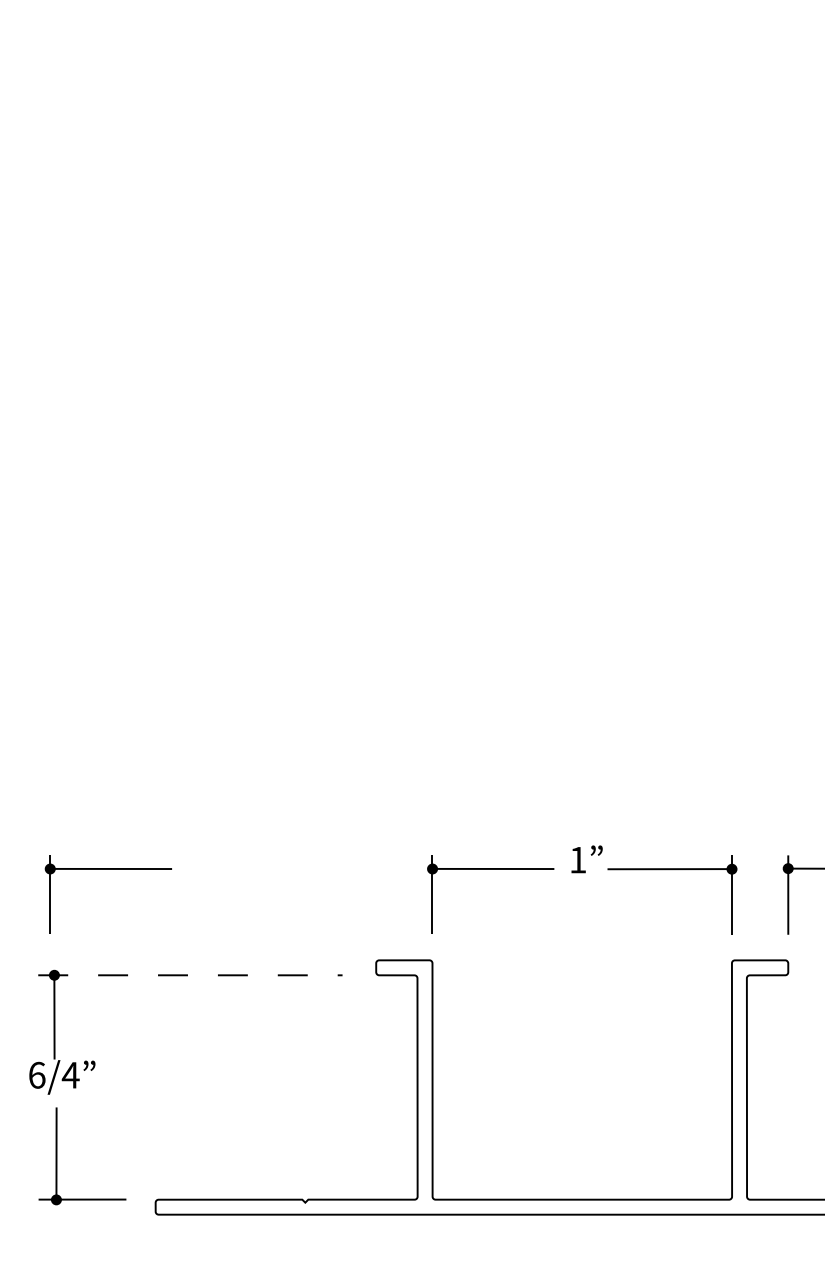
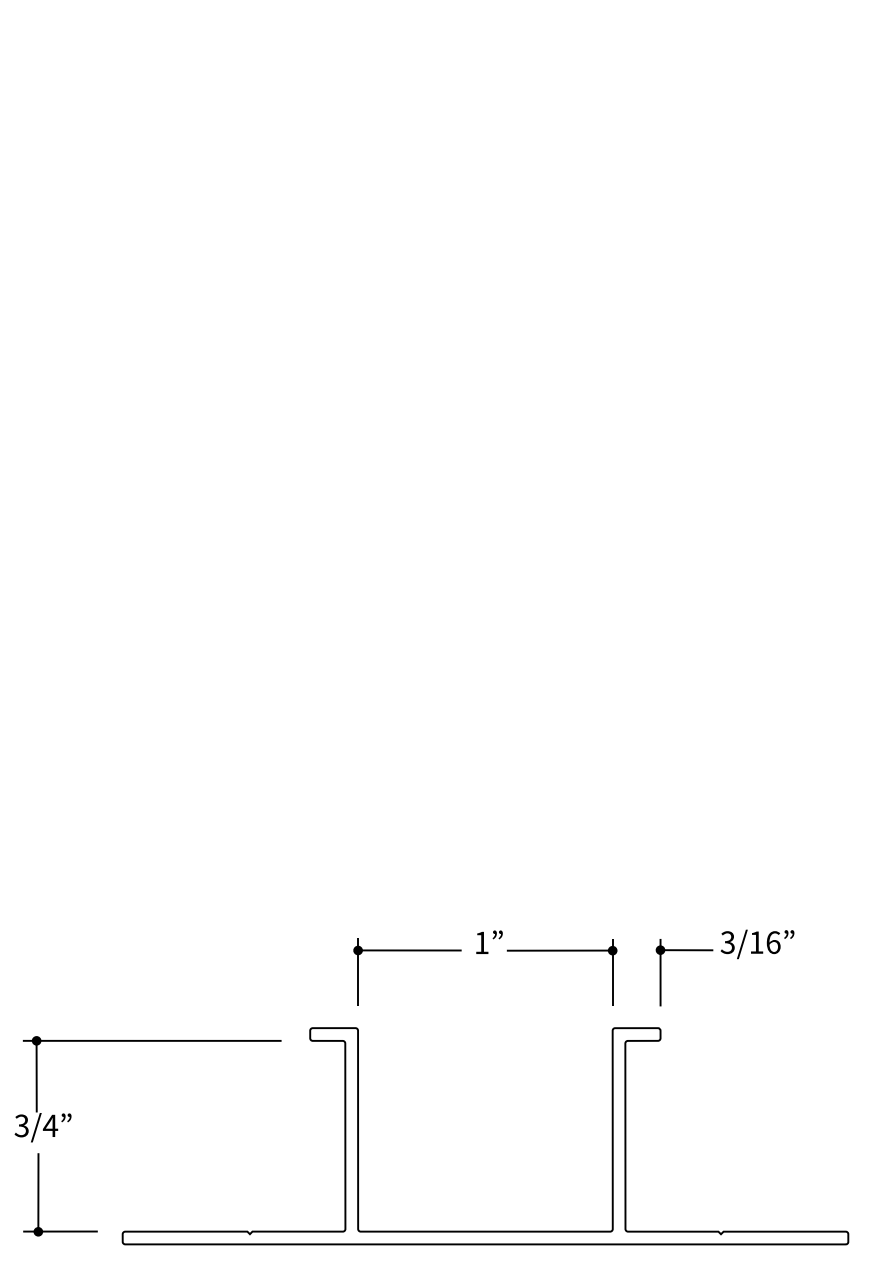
part: (108, 870) -> (82, 951), removed
line: (190, 974) -> (152, 1040), dashed -> solid
text: (36, 1074) -> (21, 1125), 6/4 -> 3/4

